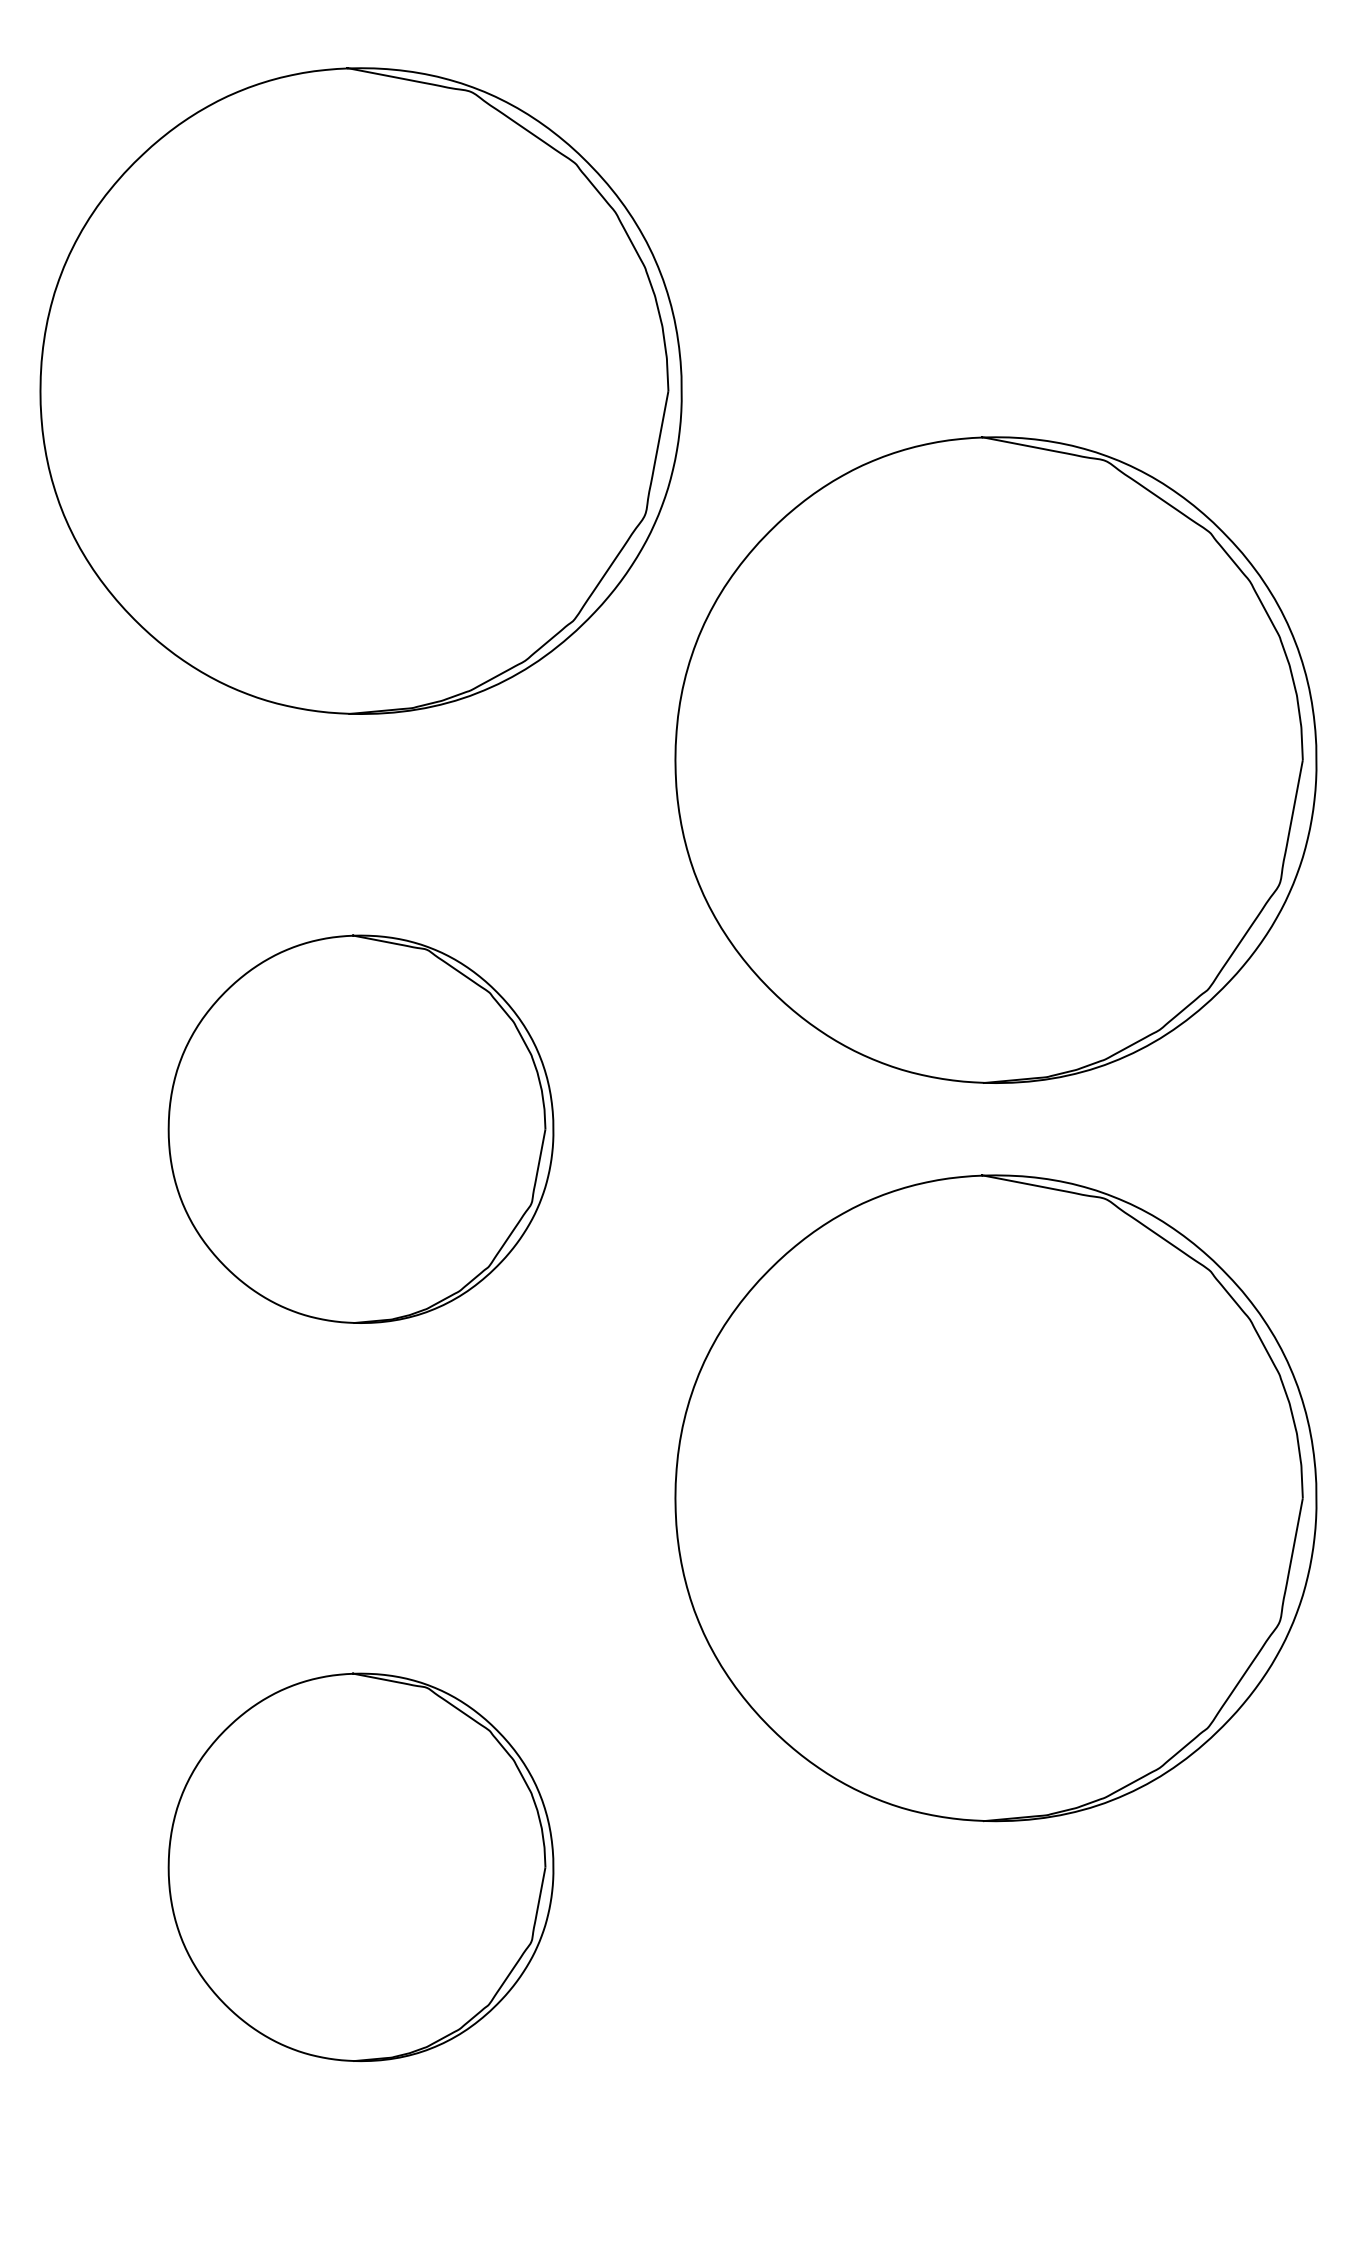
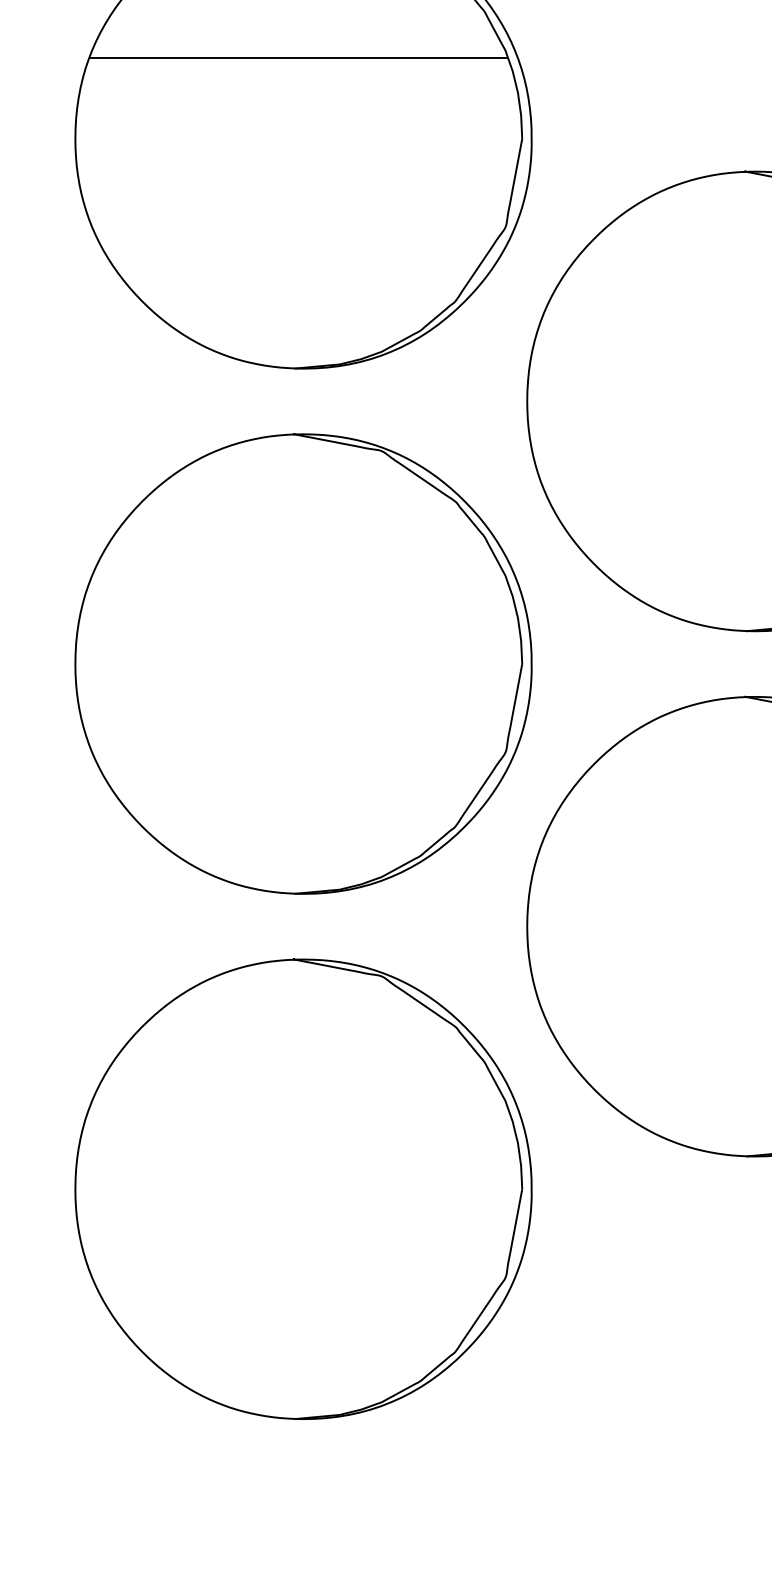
line: (353, 277) -> (298, 57), added
part: (360, 1129) -> (303, 664), size x1.67
part: (360, 1867) -> (303, 1189), size x1.67

